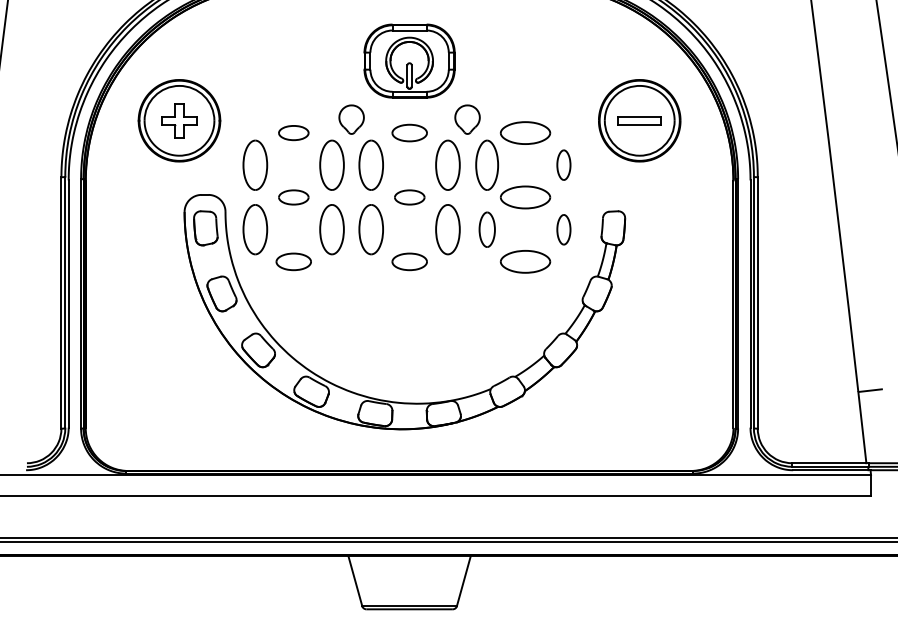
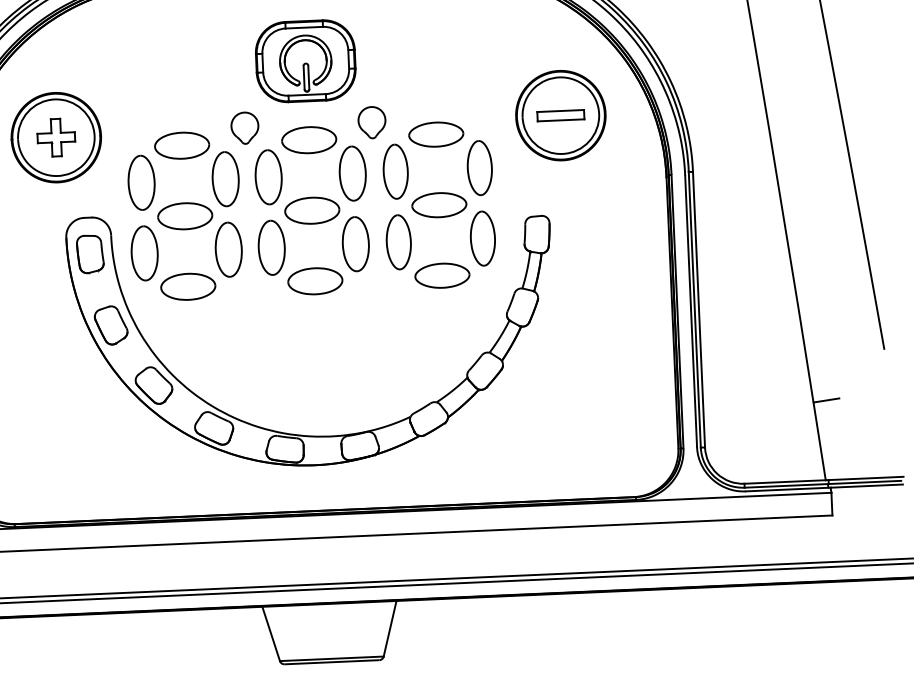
part: (293, 132) -> (181, 145), size x1.67
part: (409, 132) -> (309, 139), size x1.43
part: (563, 164) -> (479, 167), size x1.67
part: (293, 197) -> (184, 216), size x1.67
part: (409, 197) -> (312, 210), size x1.67
part: (487, 229) -> (399, 242), size x1.43
part: (563, 229) -> (482, 238), size x1.67
part: (293, 261) -> (188, 286), size x1.43
part: (409, 261) -> (315, 280), size x1.43

